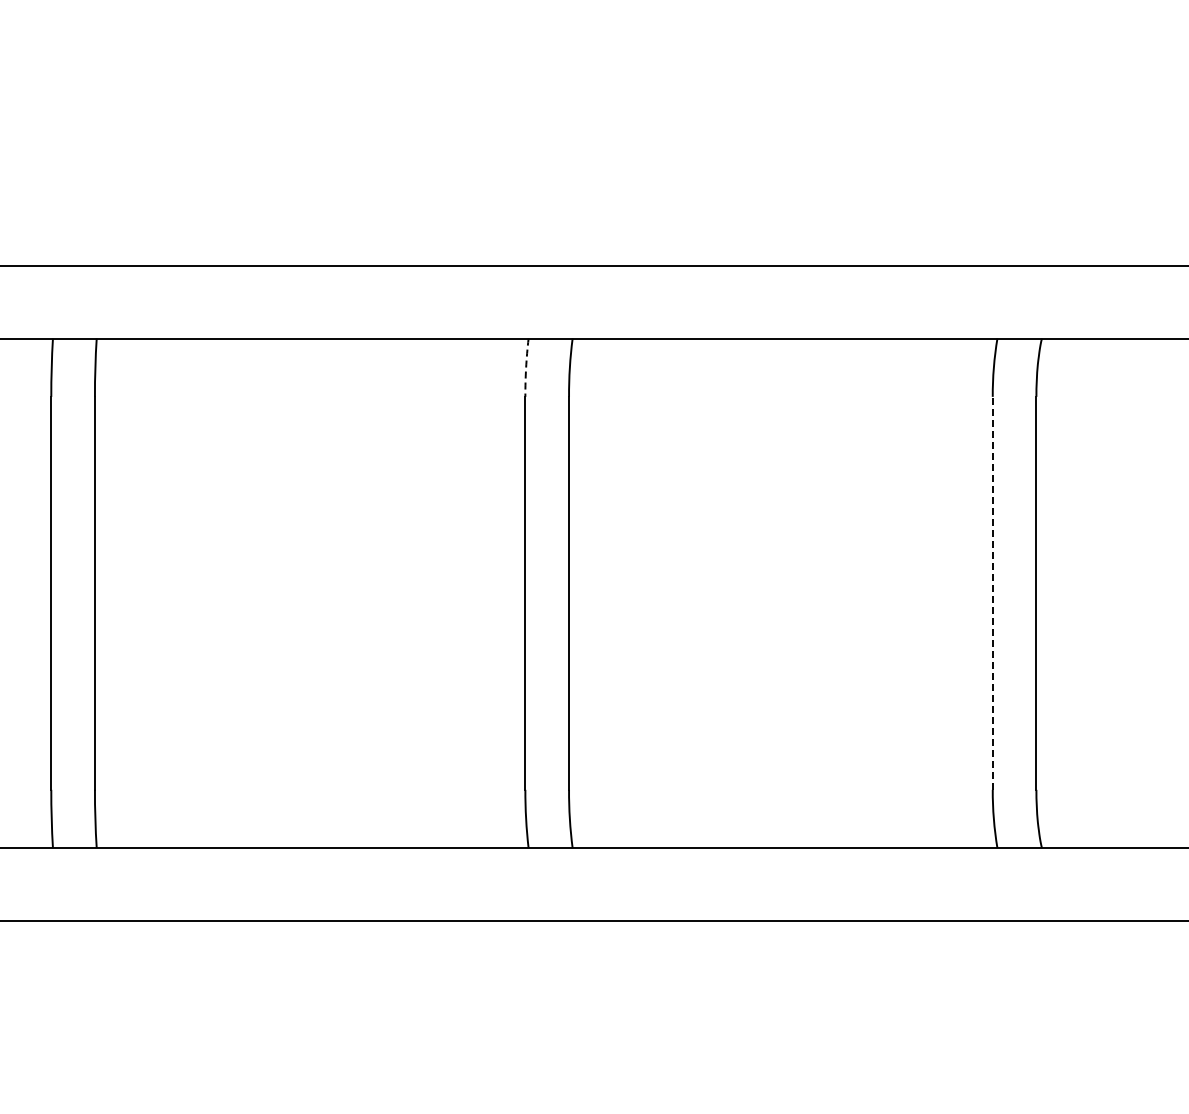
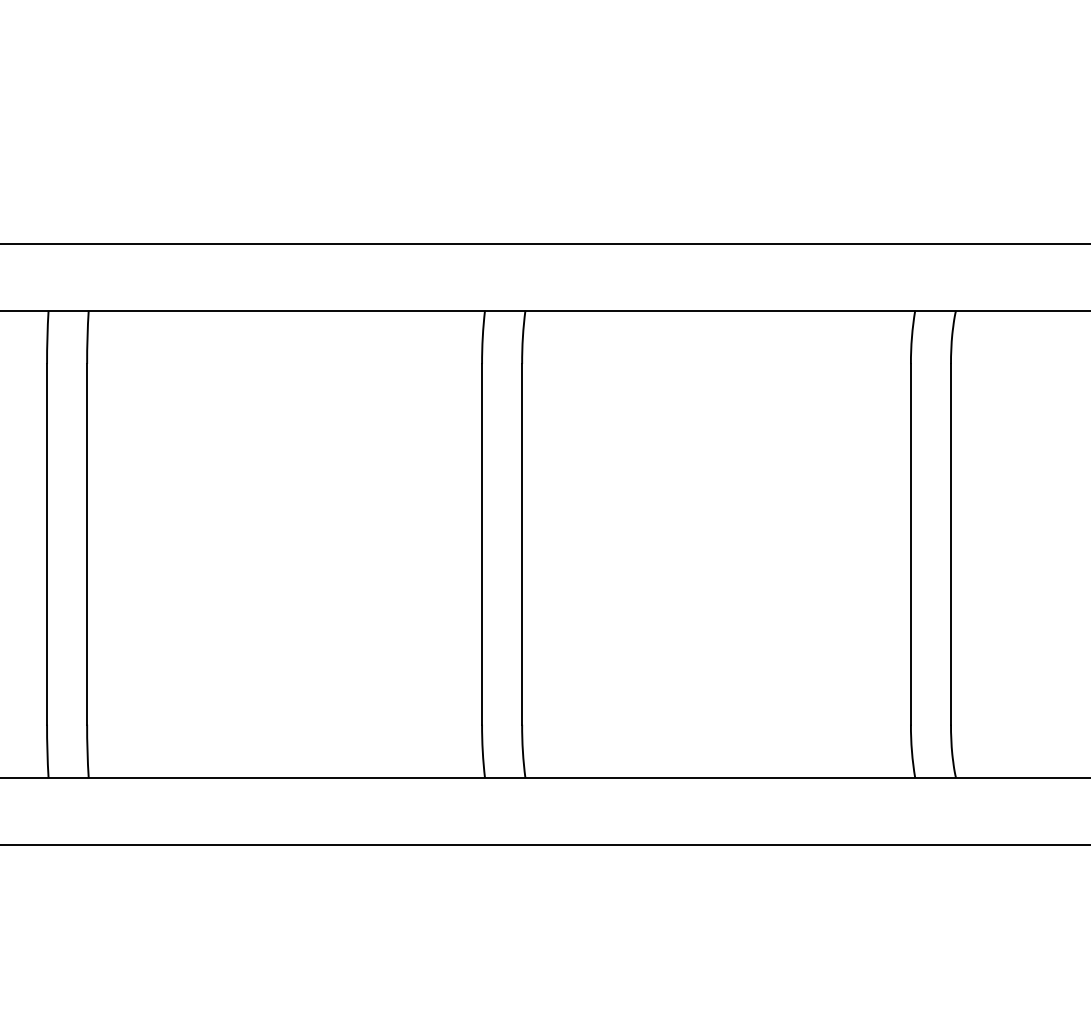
arc: (526, 367) -> (483, 337), dashed -> solid
line: (992, 592) -> (910, 543), dashed -> solid

